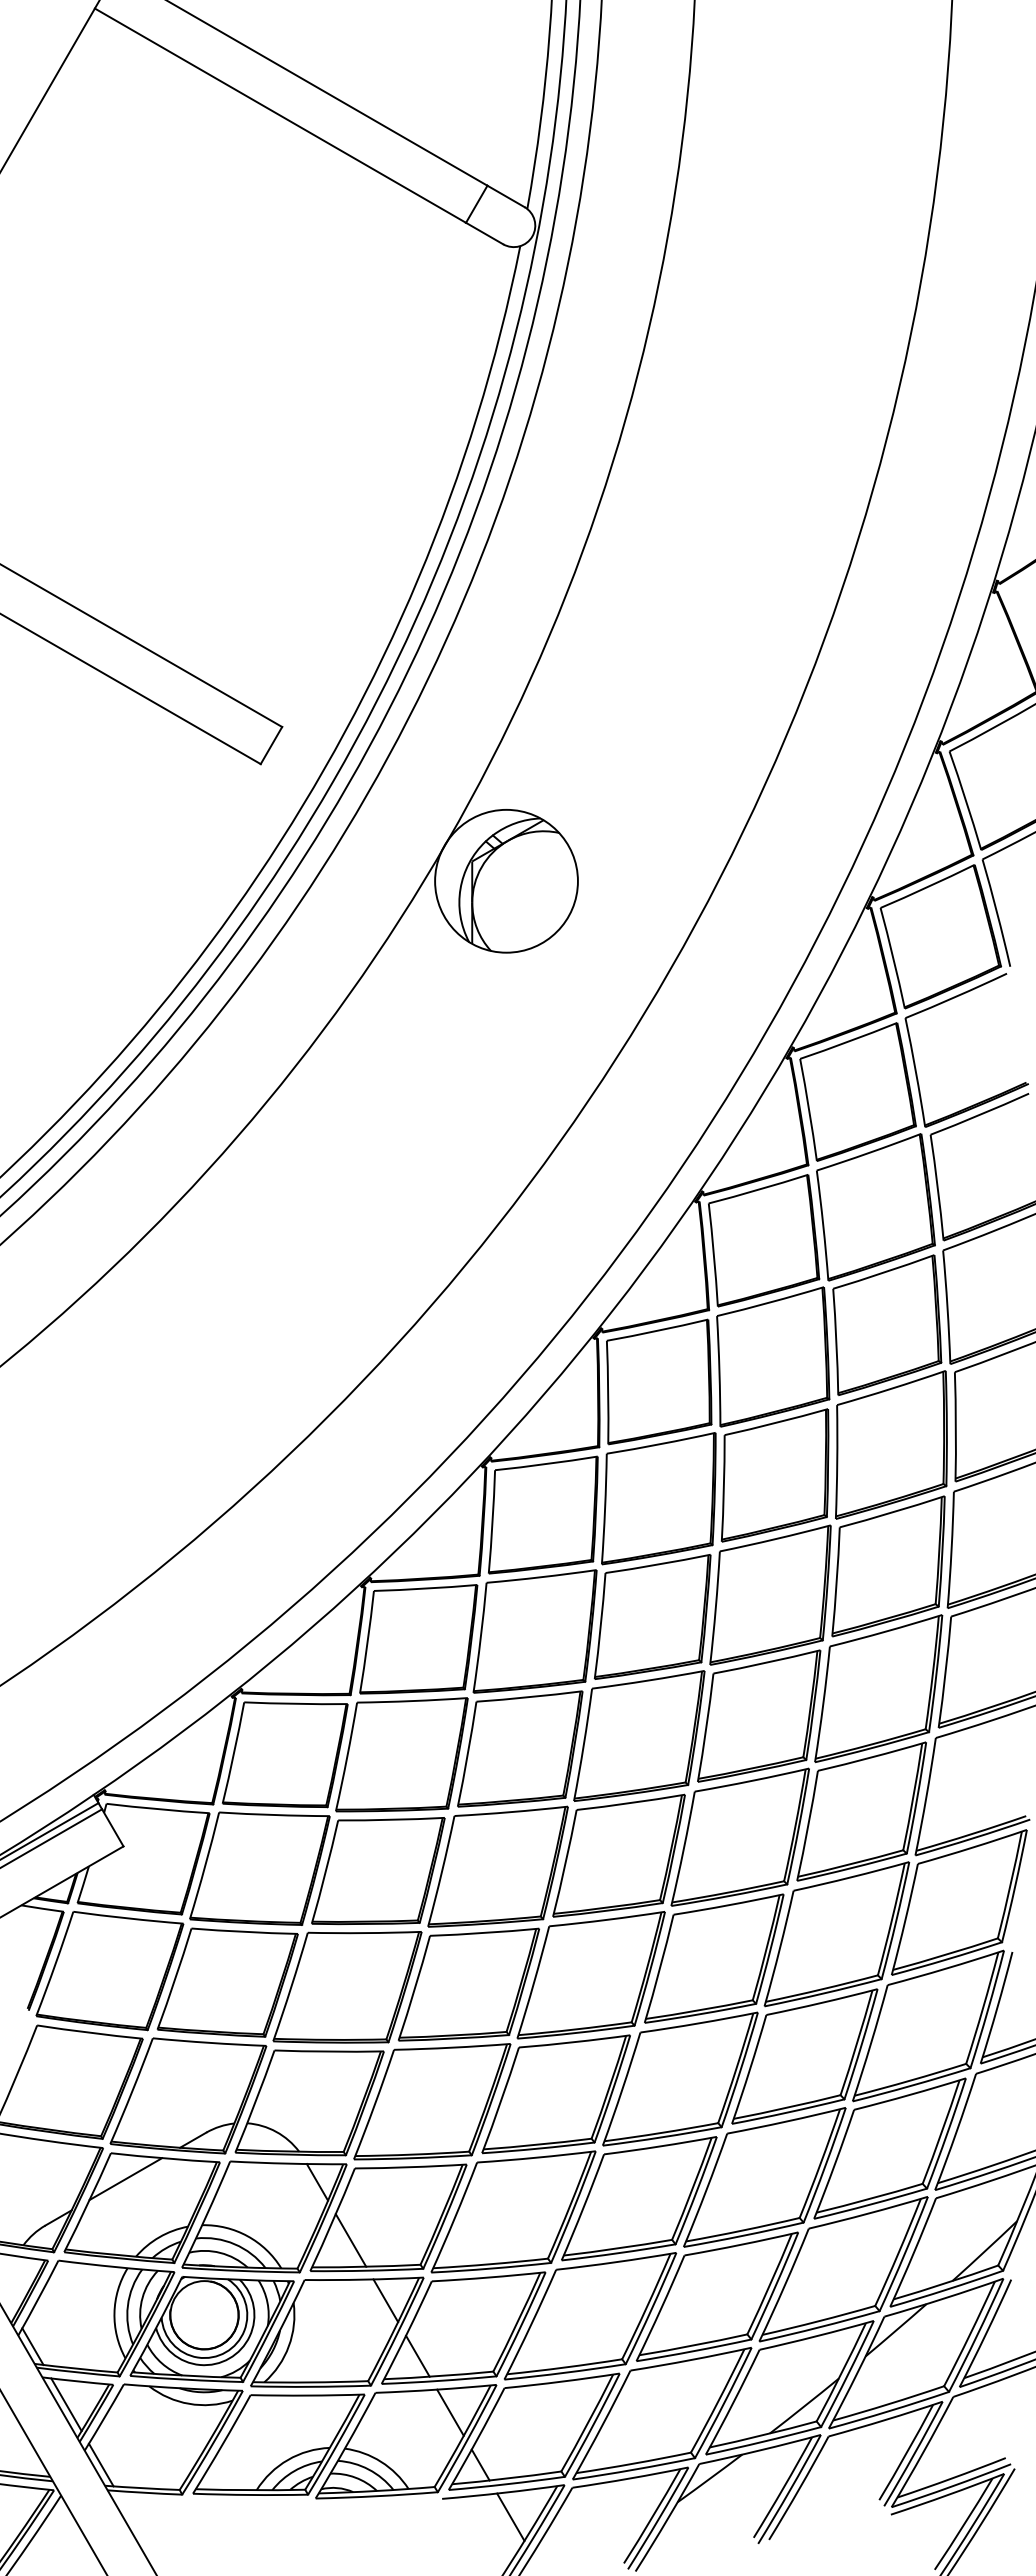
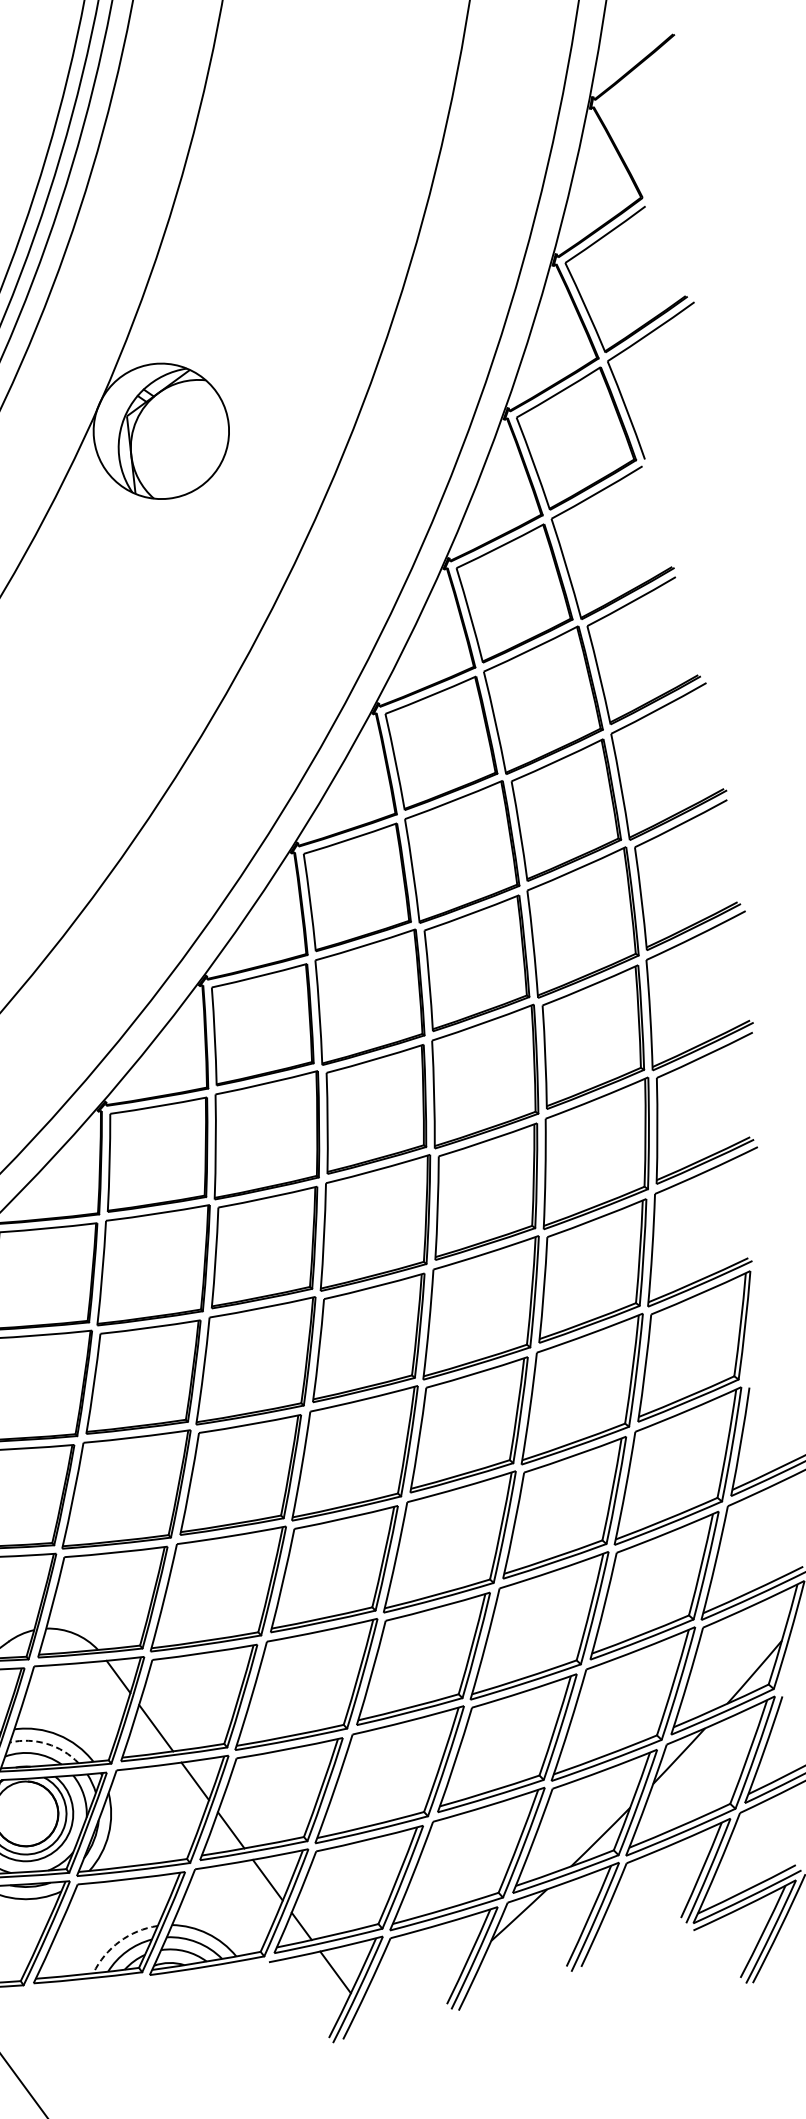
arc: (234, 2244) -> (46, 1744), solid -> dashed
arc: (288, 2459) -> (120, 1941), solid -> dashed

